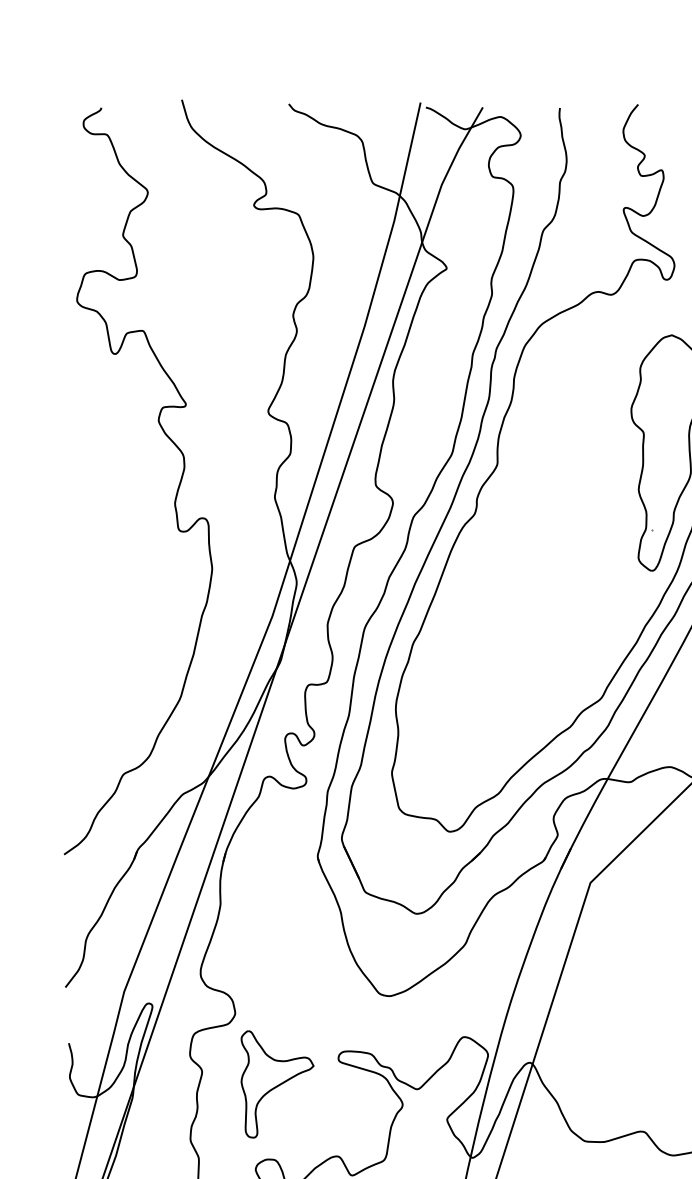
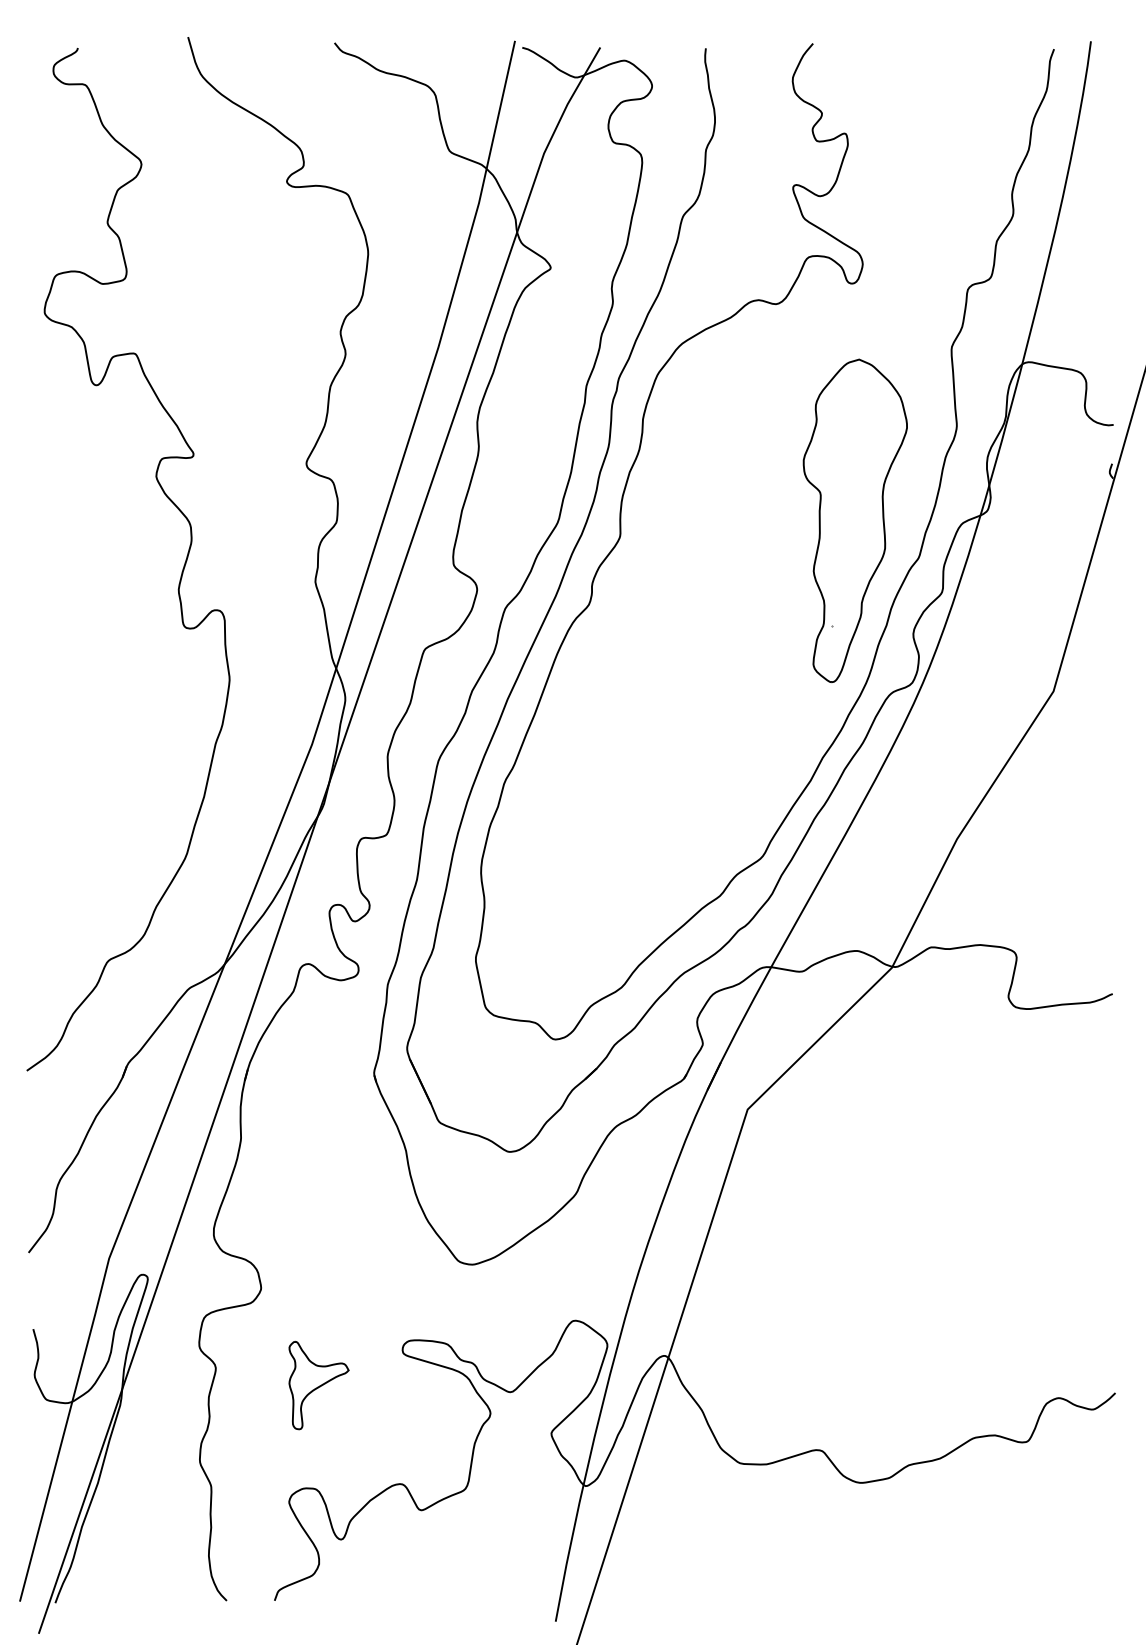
part: (277, 1084) -> (318, 1385), size x0.6

